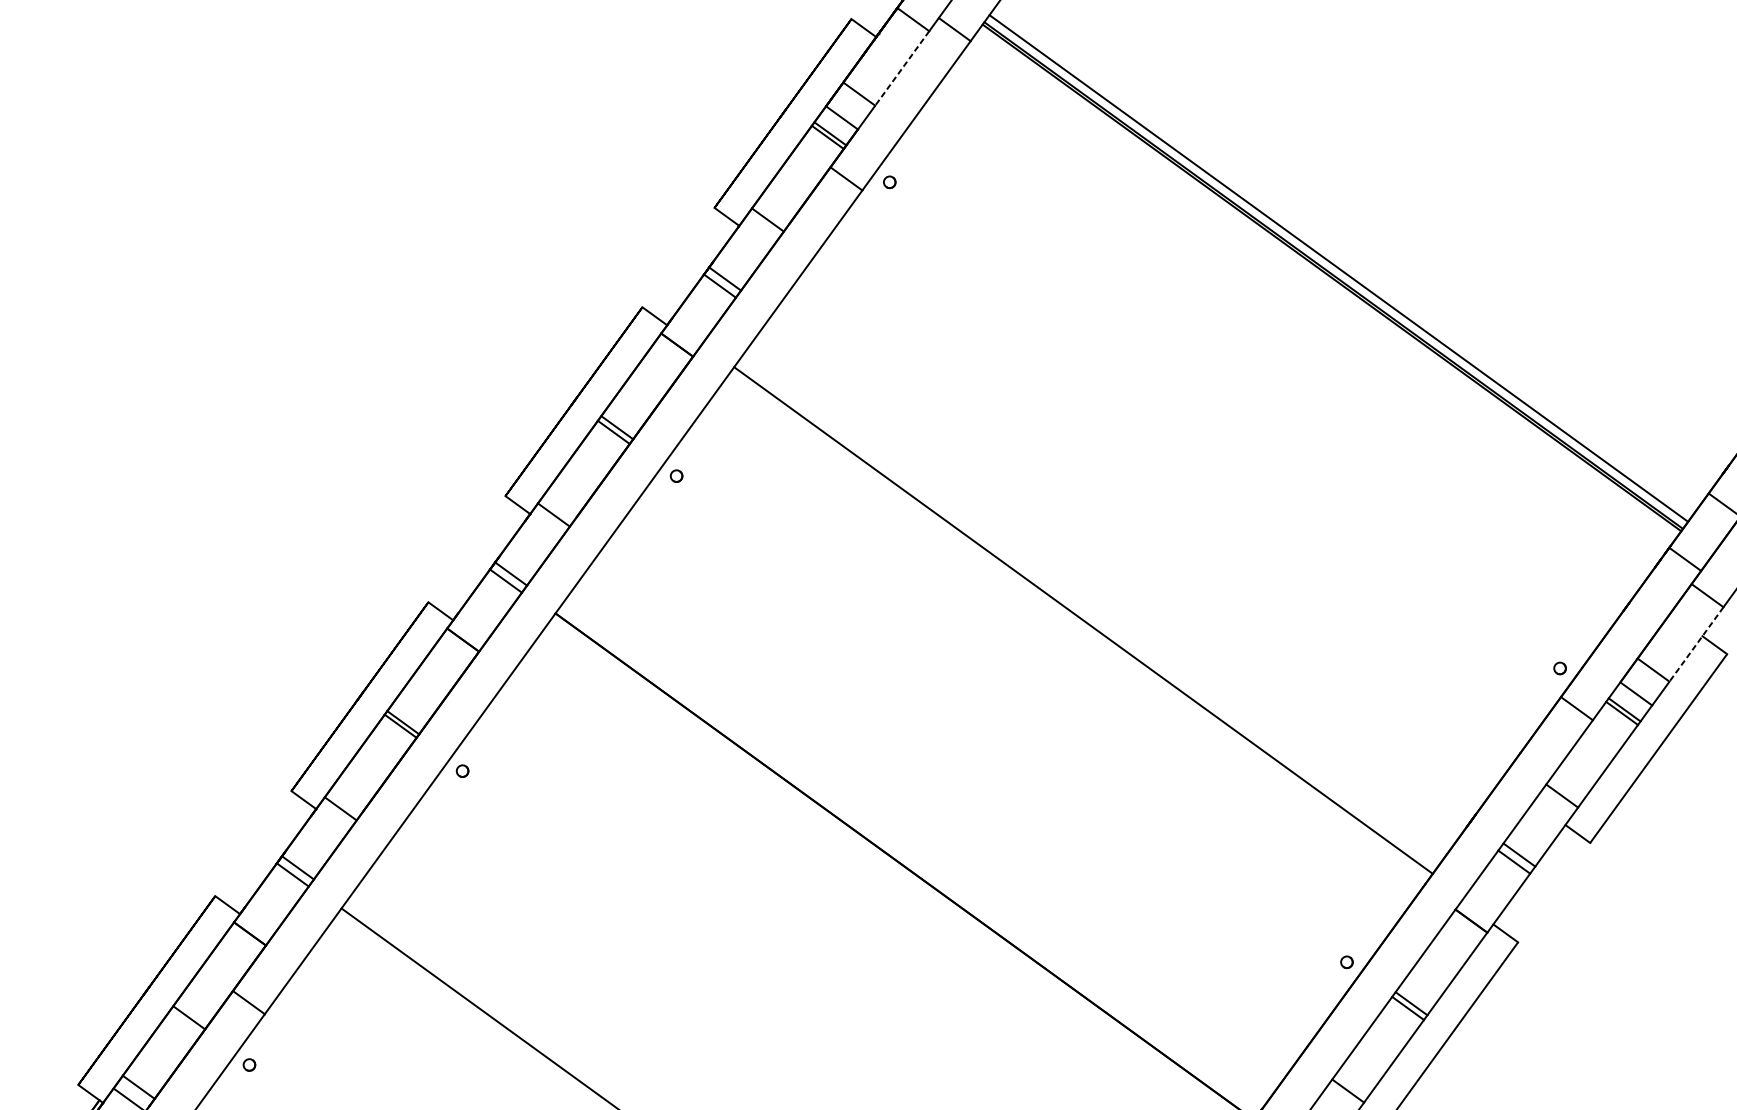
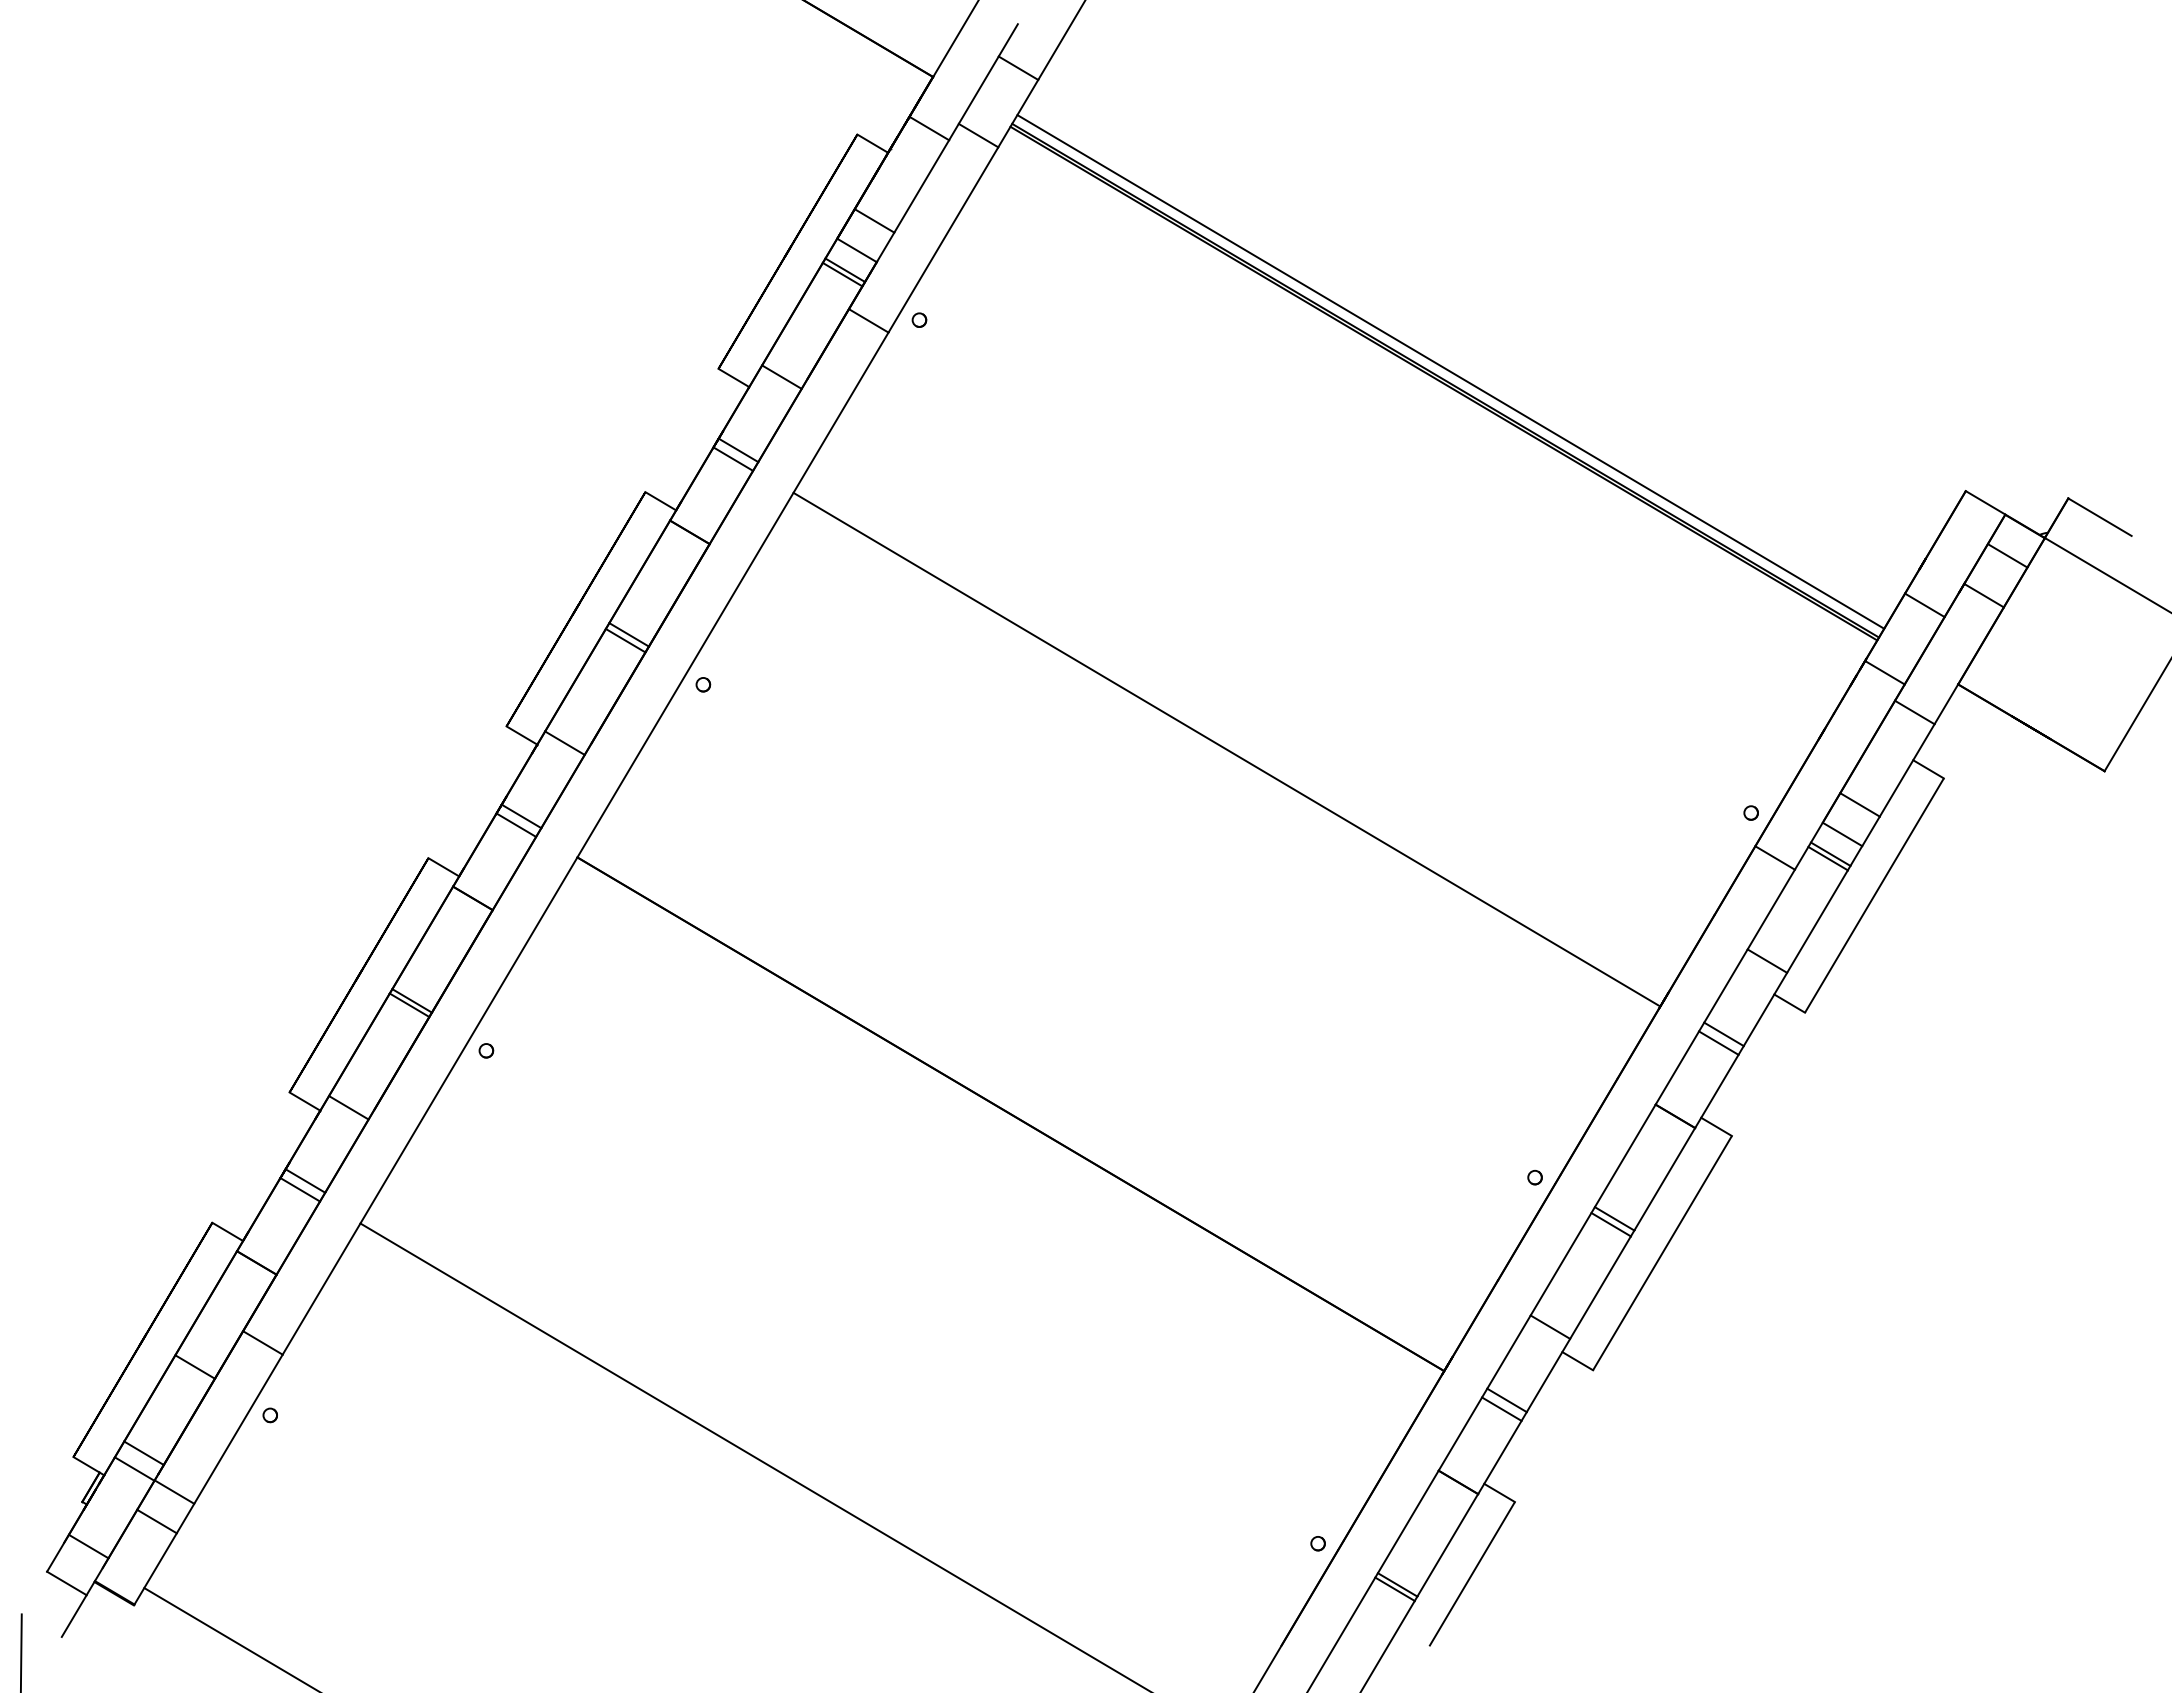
line: (902, 68) -> (921, 186), dashed -> solid
line: (1083, 620) -> (1226, 749), moved
line: (1696, 644) -> (1907, 770), dashed -> solid

